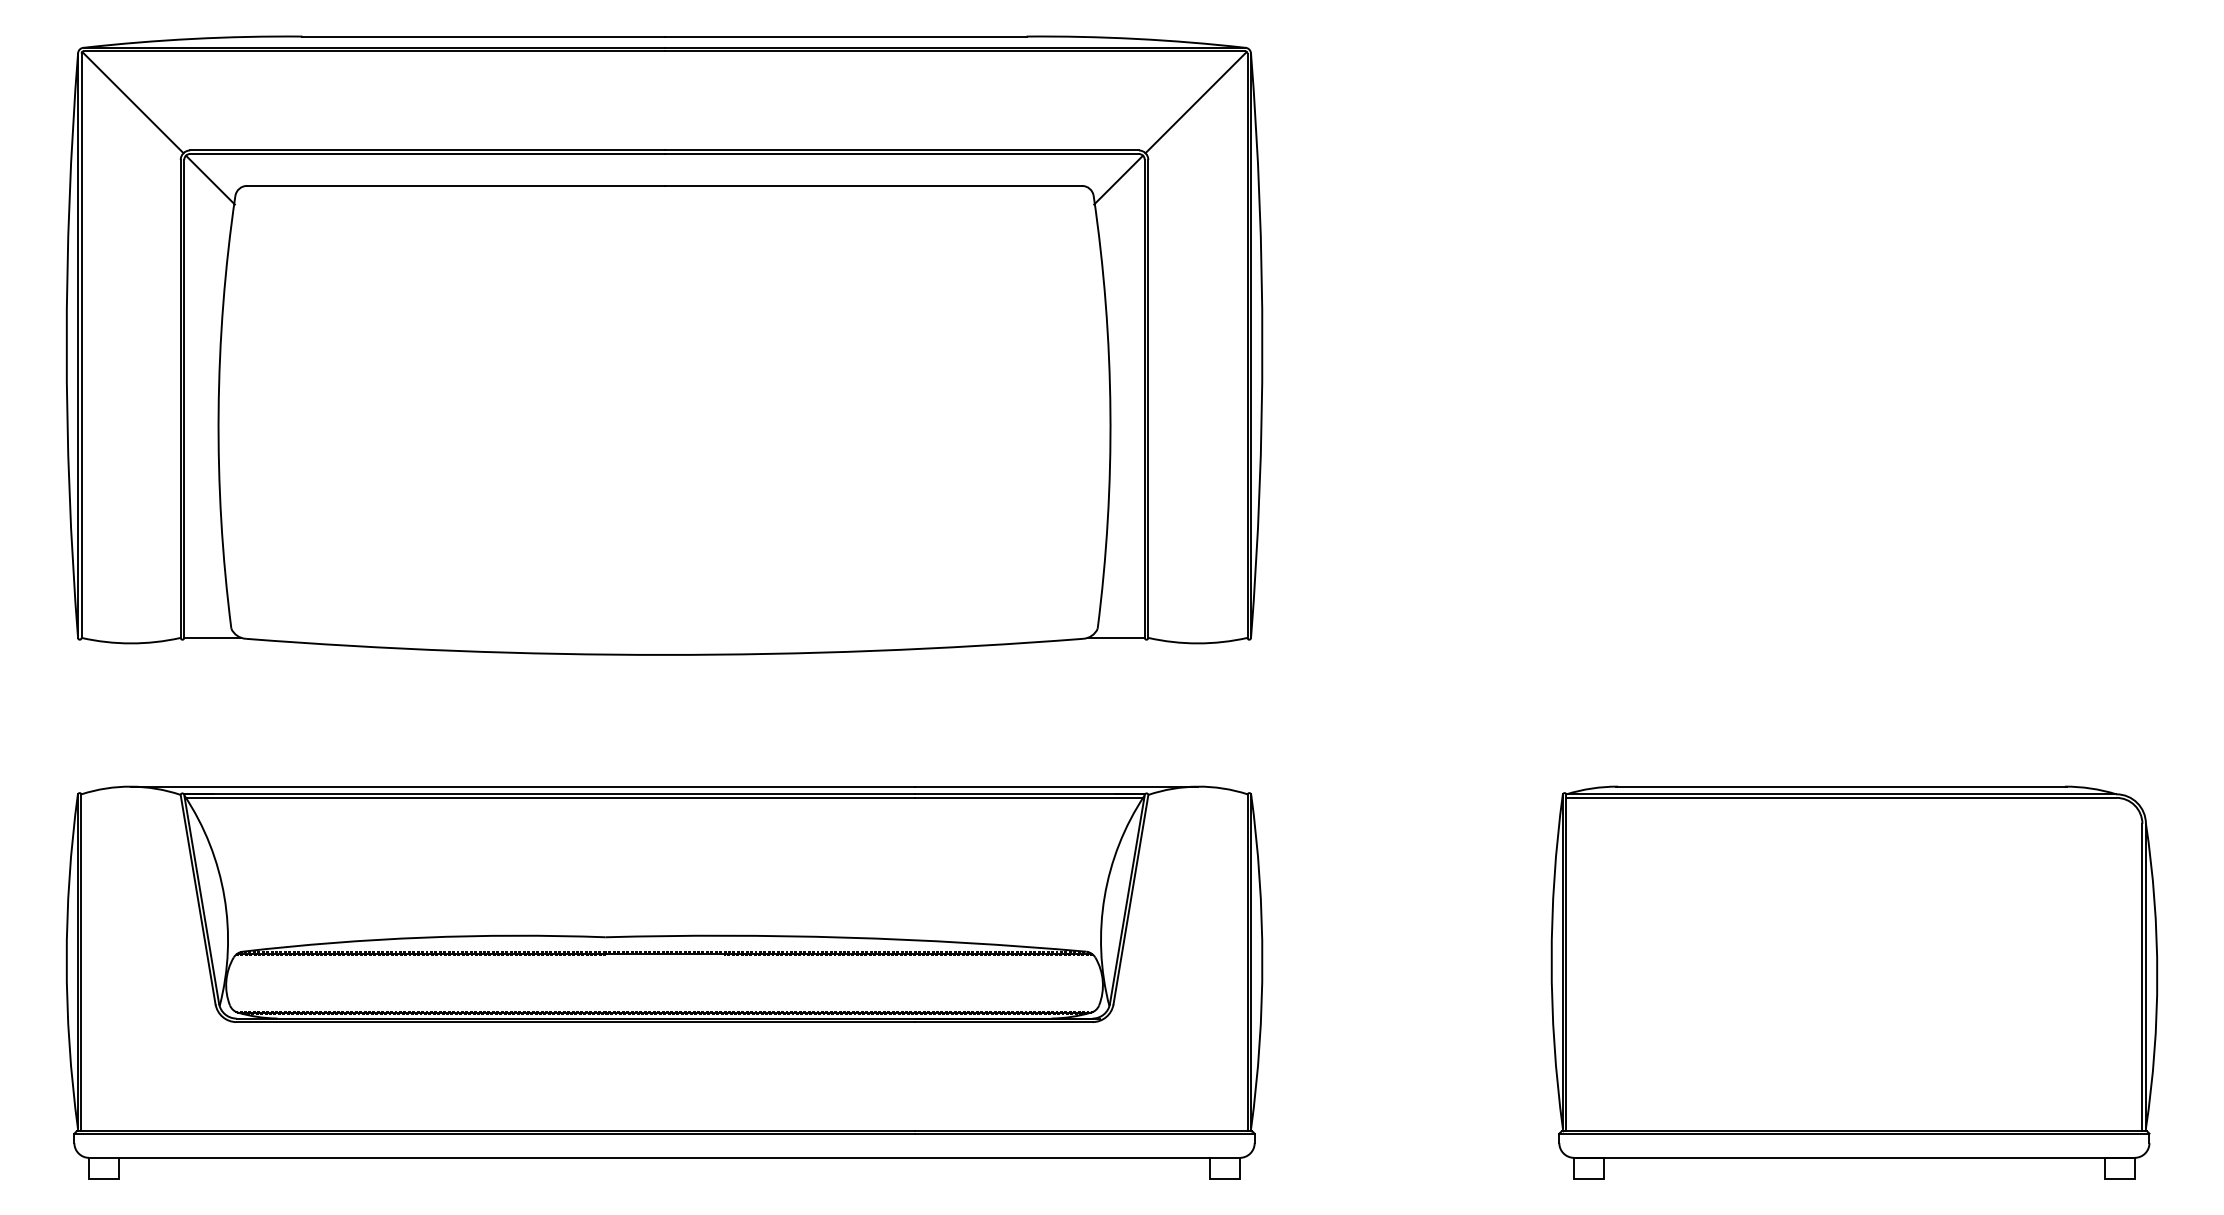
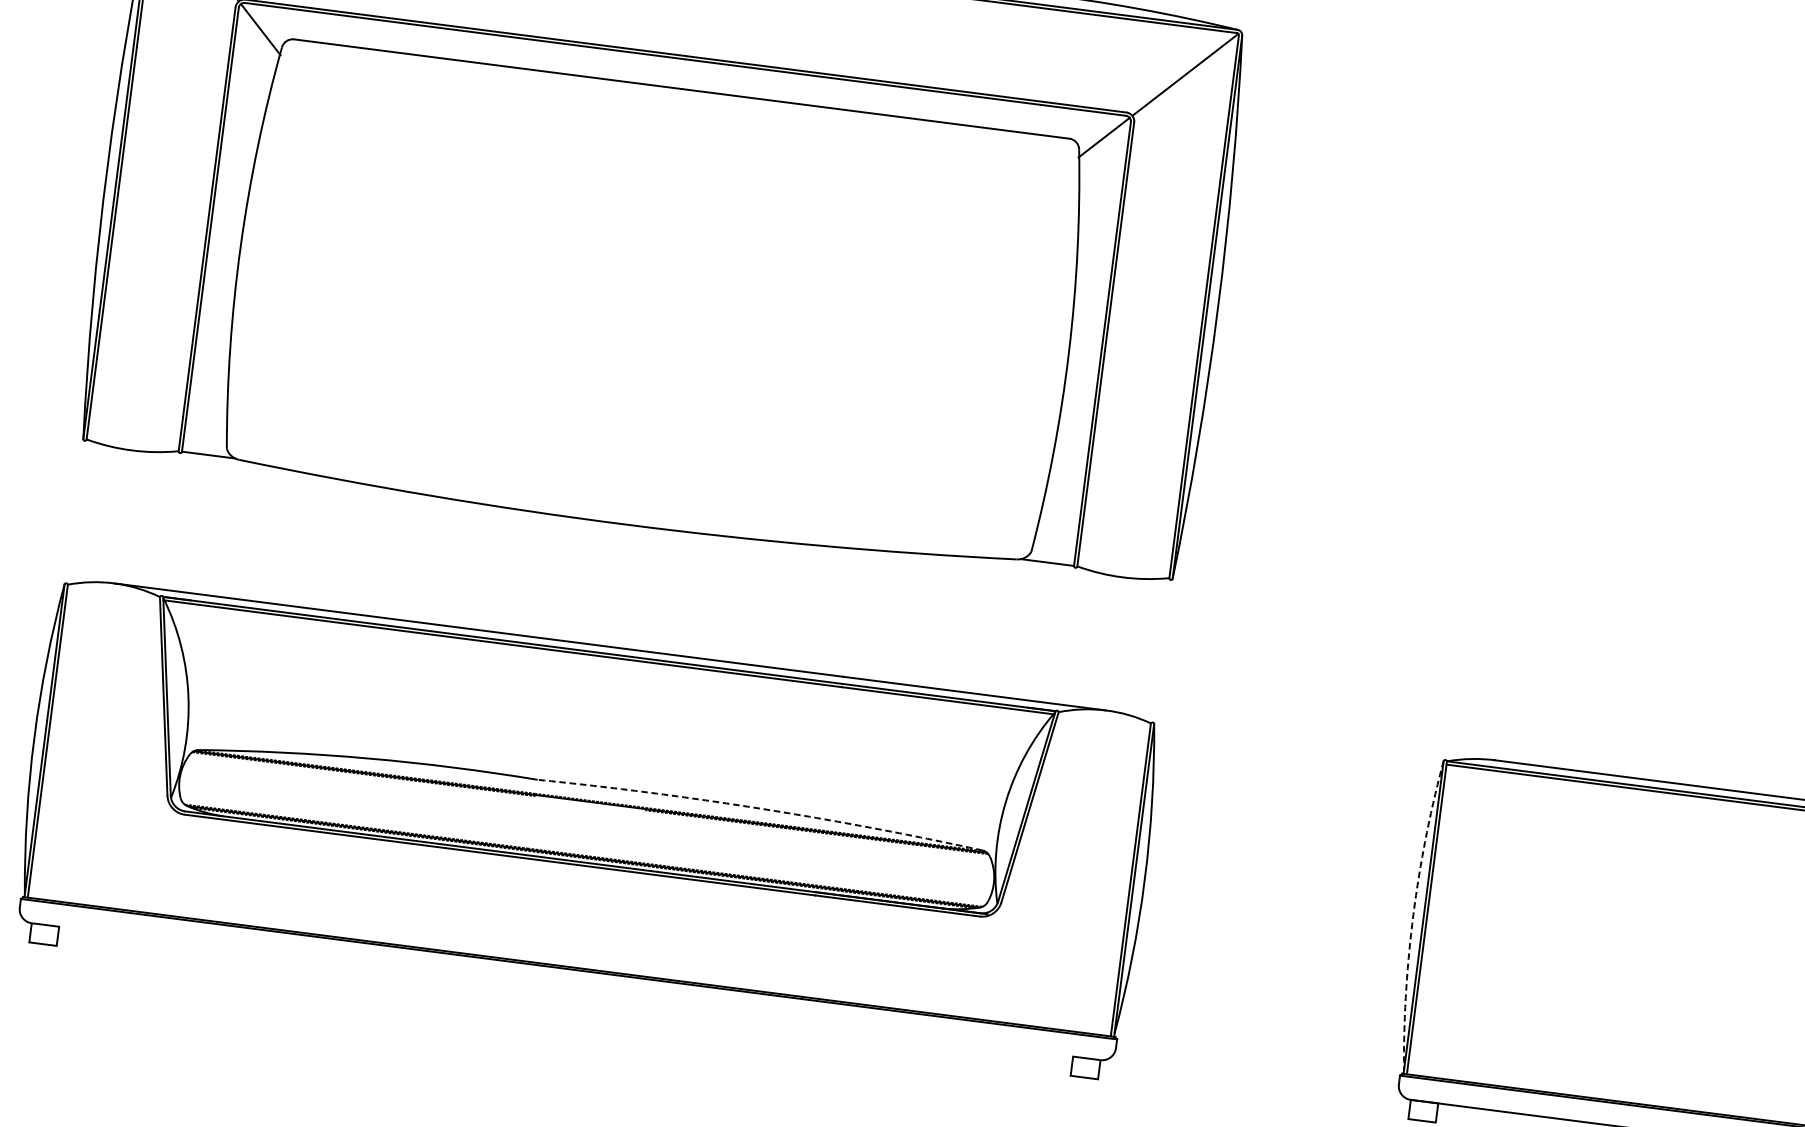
arc: (846, 937) -> (761, 808), solid -> dashed
arc: (1551, 961) -> (1413, 914), solid -> dashed
line: (664, 1157) -> (566, 991), removed

